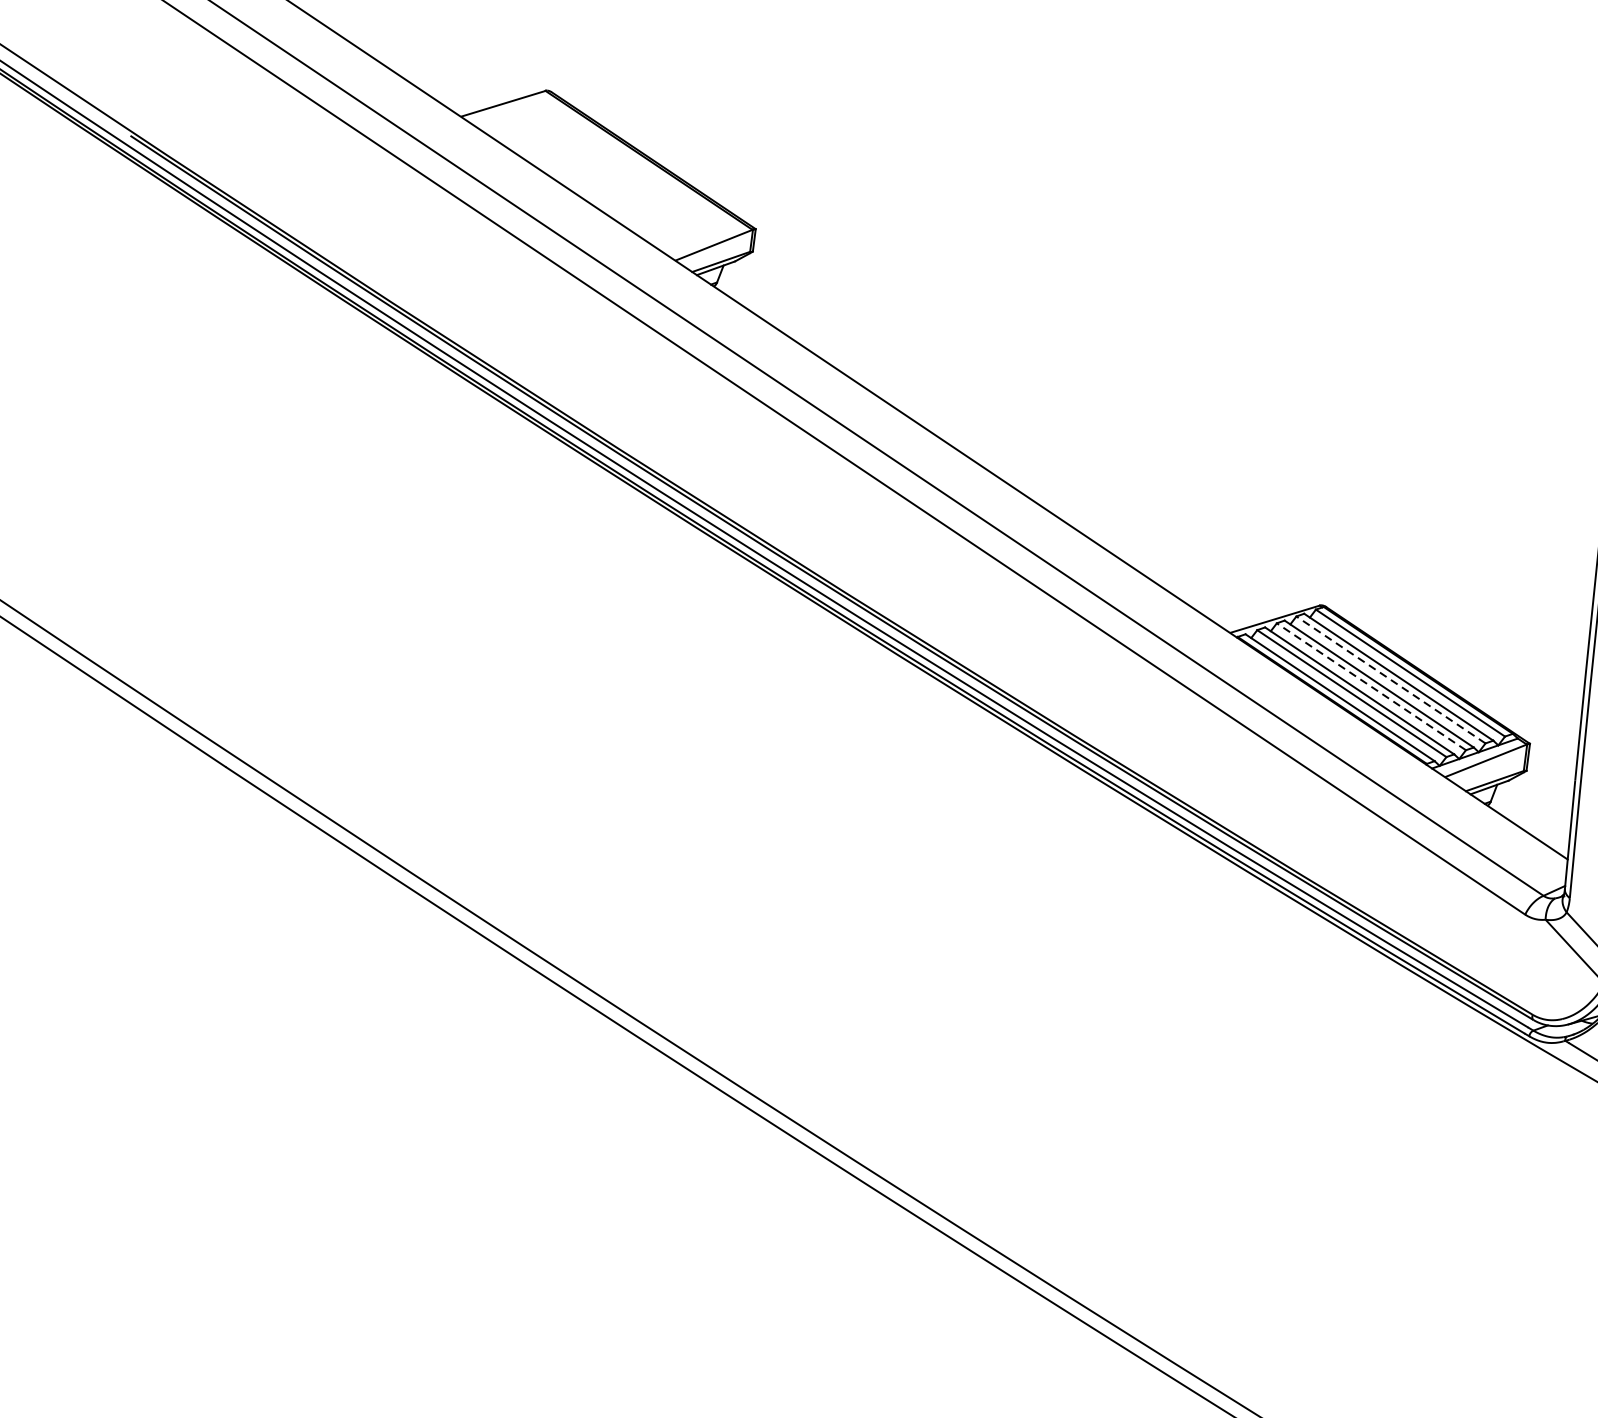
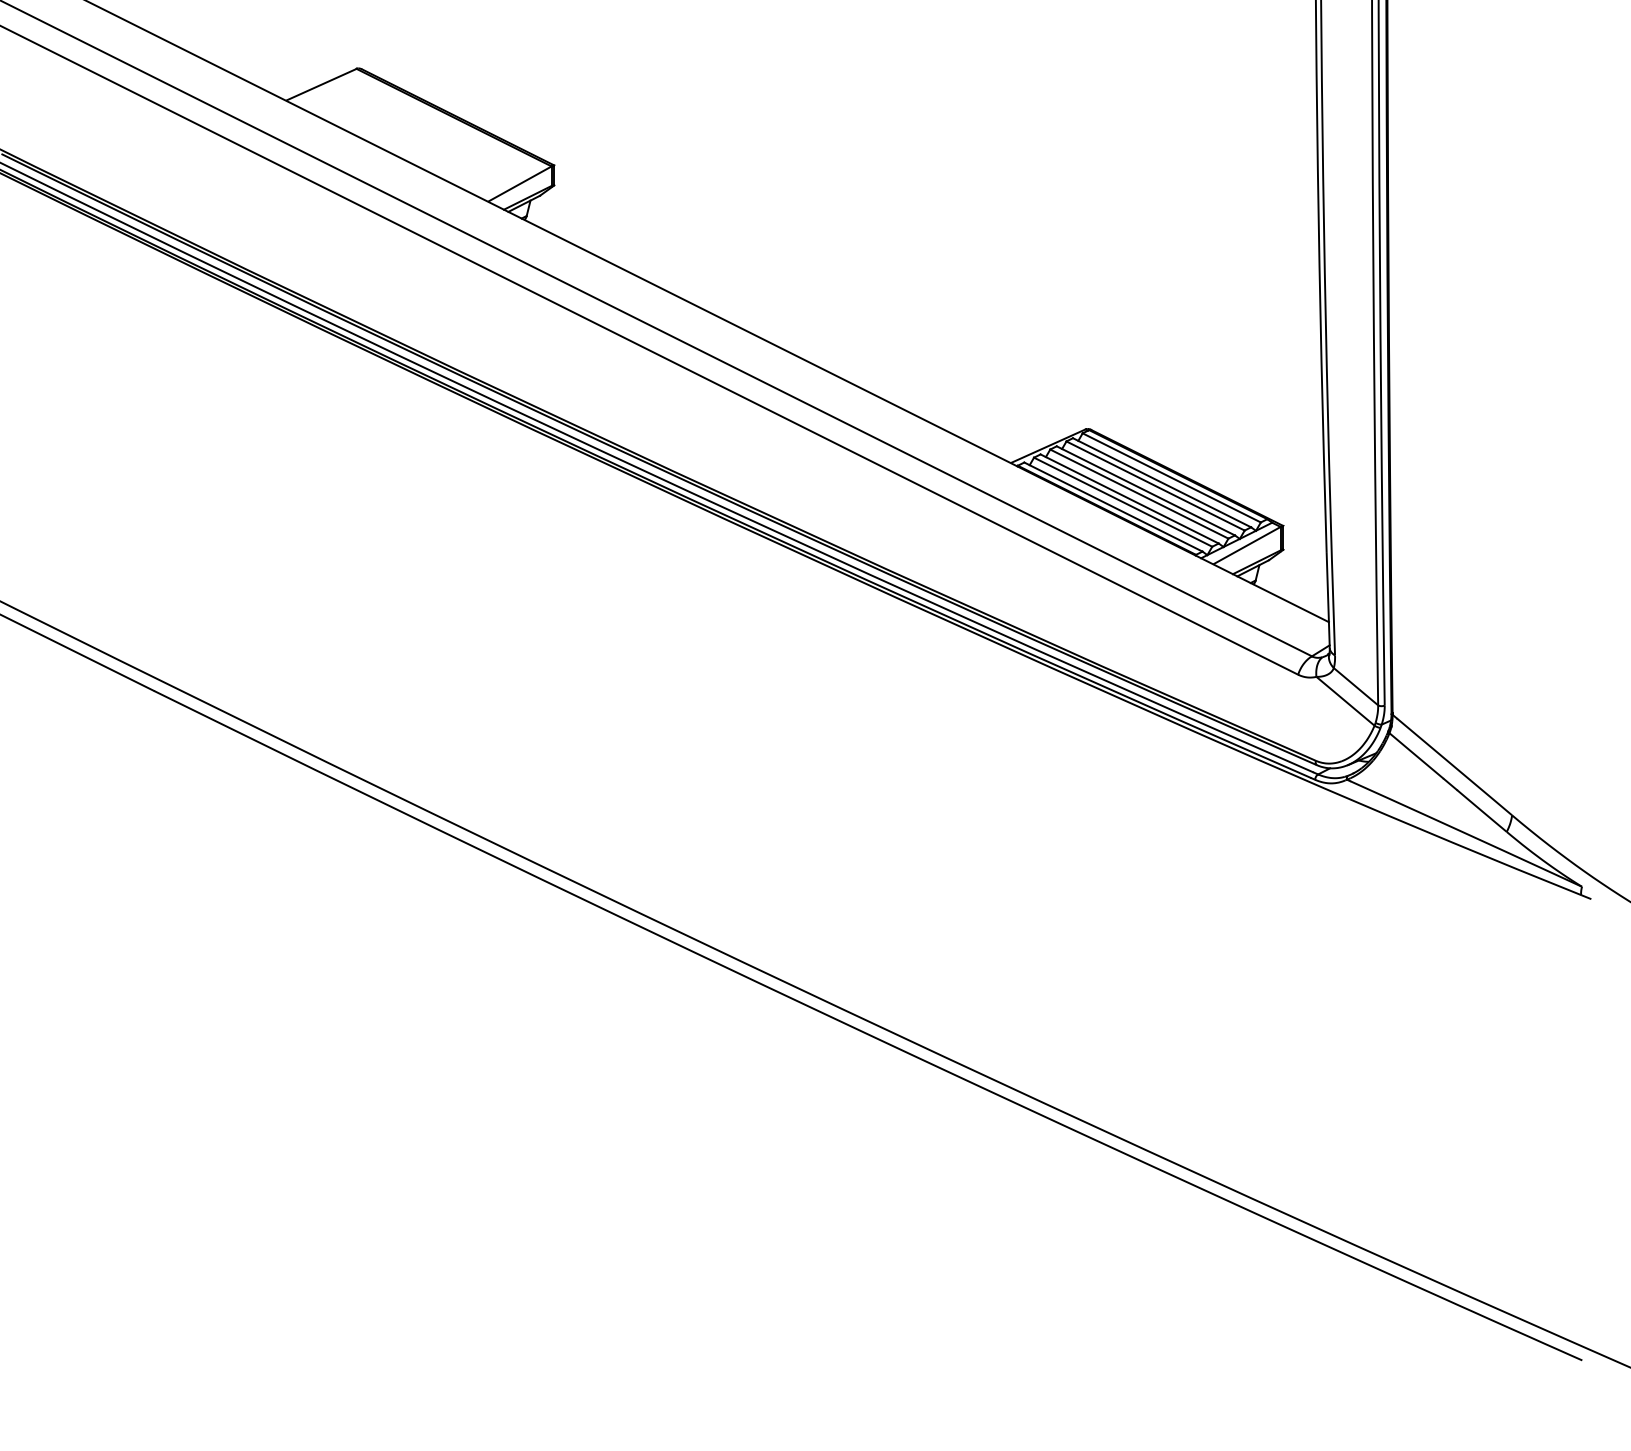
line: (1390, 680) -> (1155, 486), dashed -> solid
line: (1371, 687) -> (1139, 494), dashed -> solid

